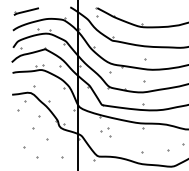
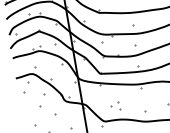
part: (105, 132) -> (115, 106), moved

